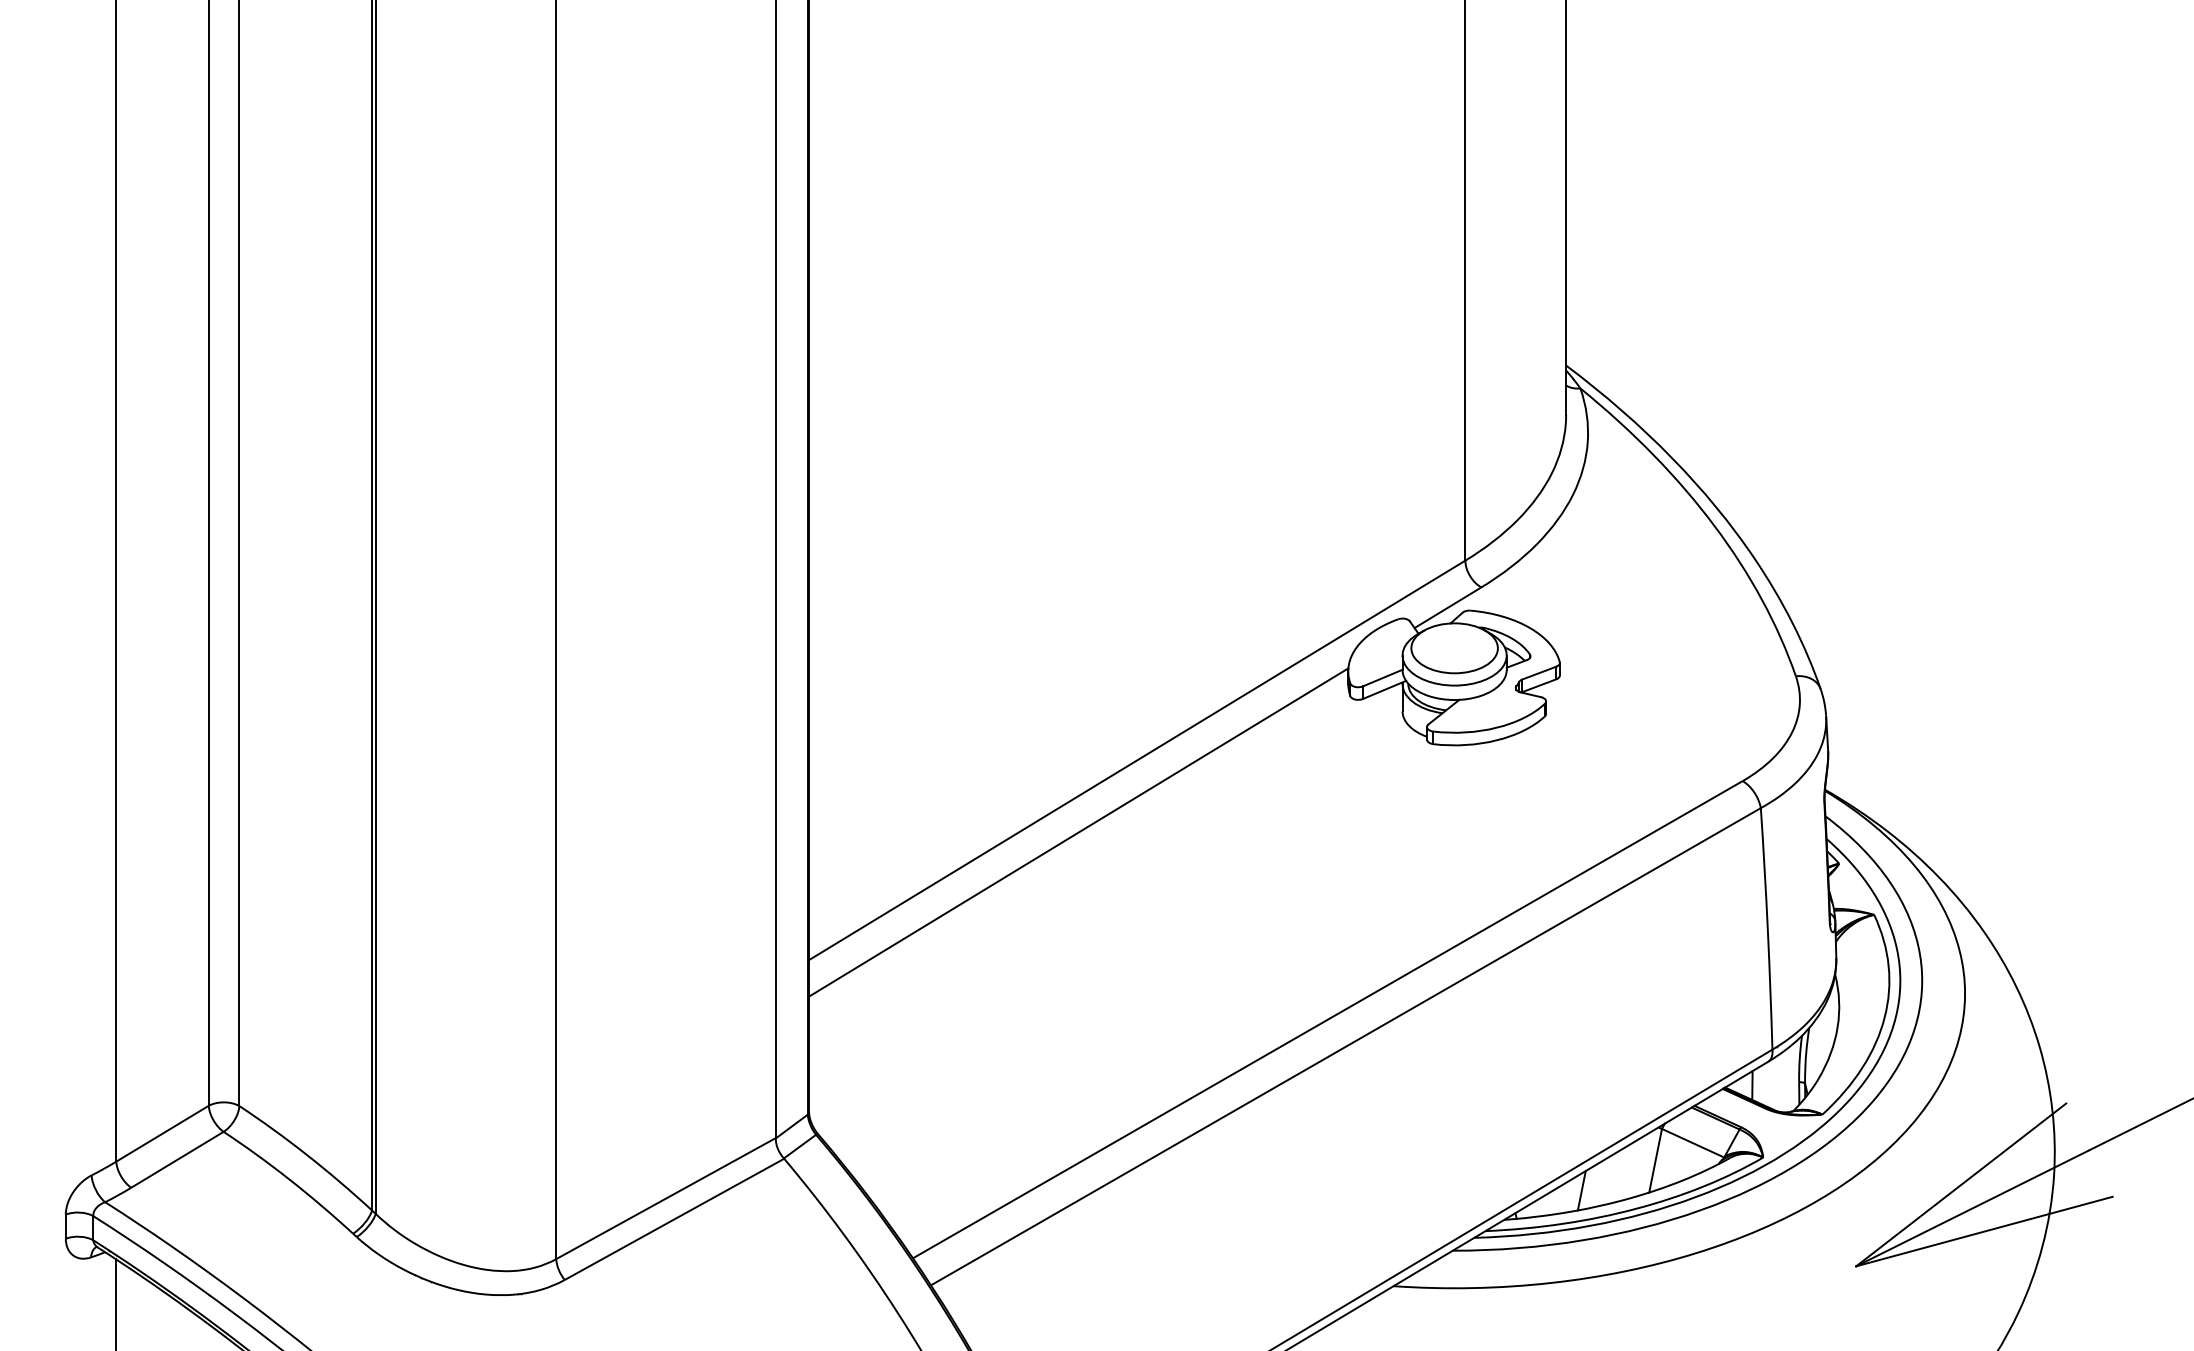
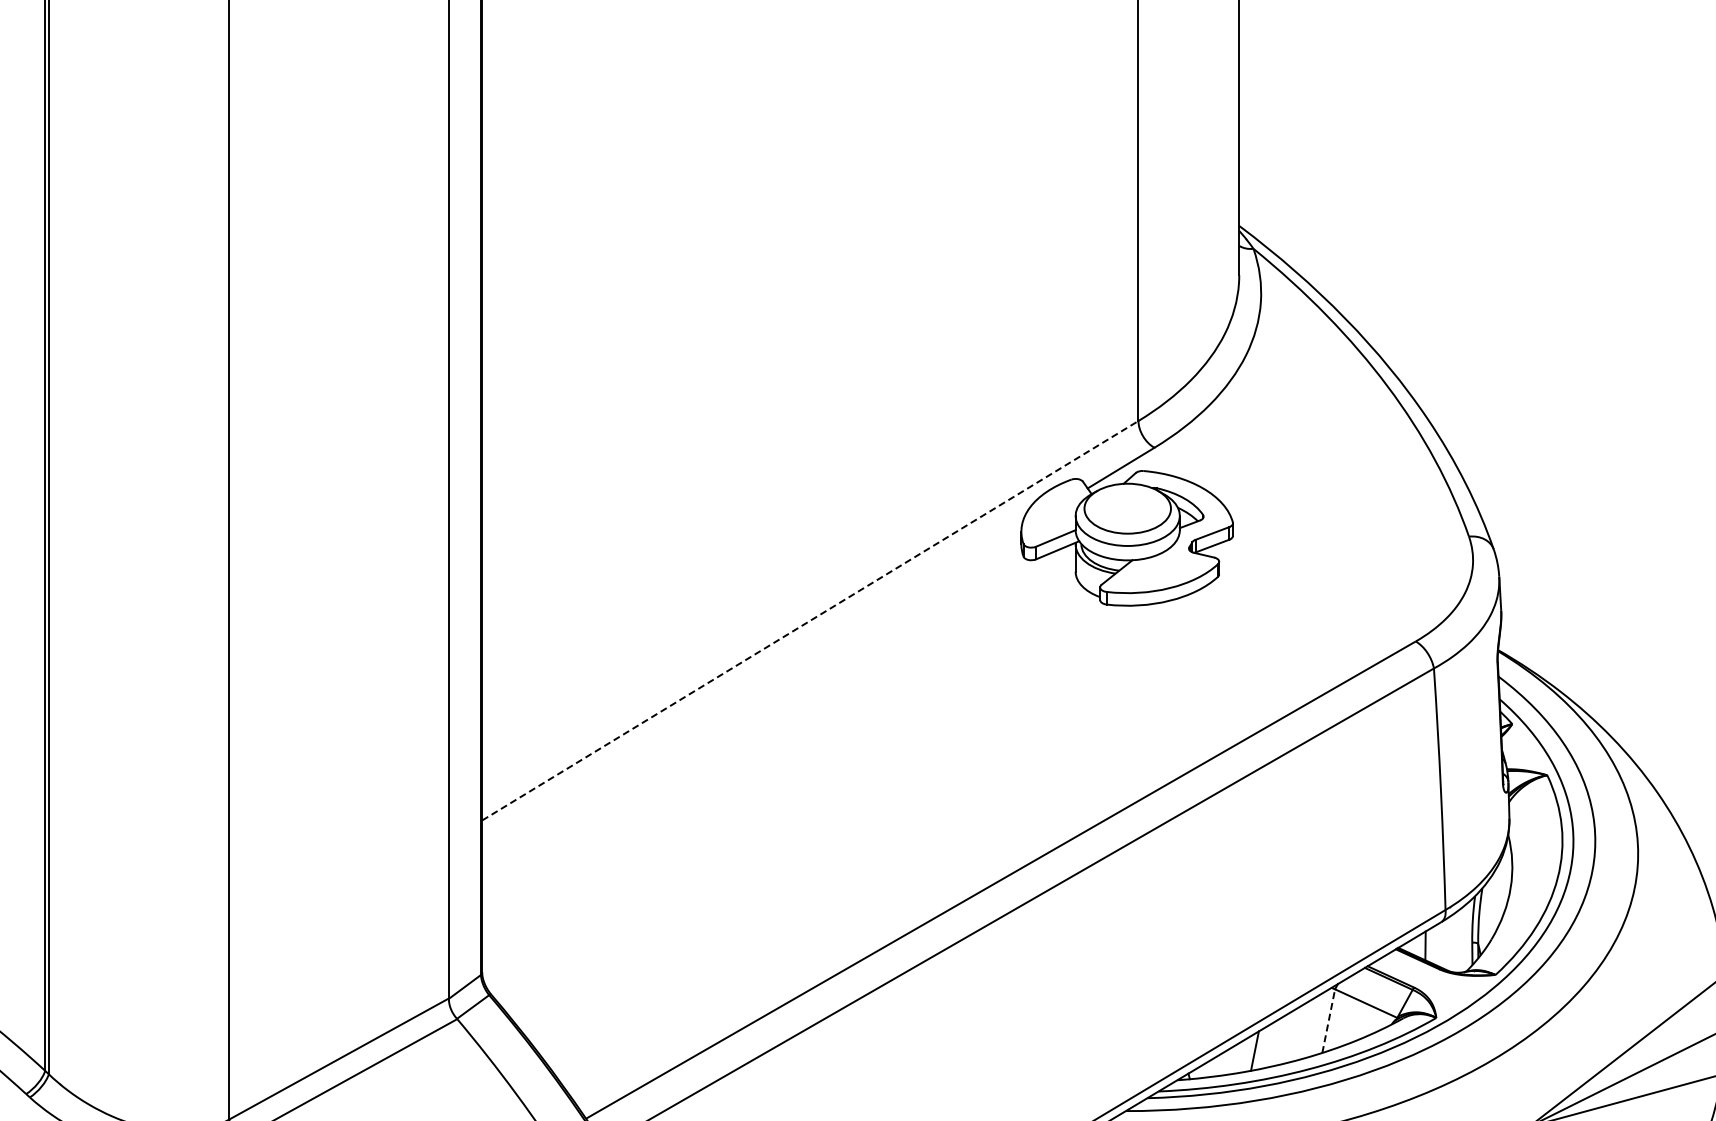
line: (1137, 760) -> (810, 620), solid -> dashed
line: (1078, 832) -> (751, 692), removed
line: (1655, 1160) -> (1328, 1020), solid -> dashed

